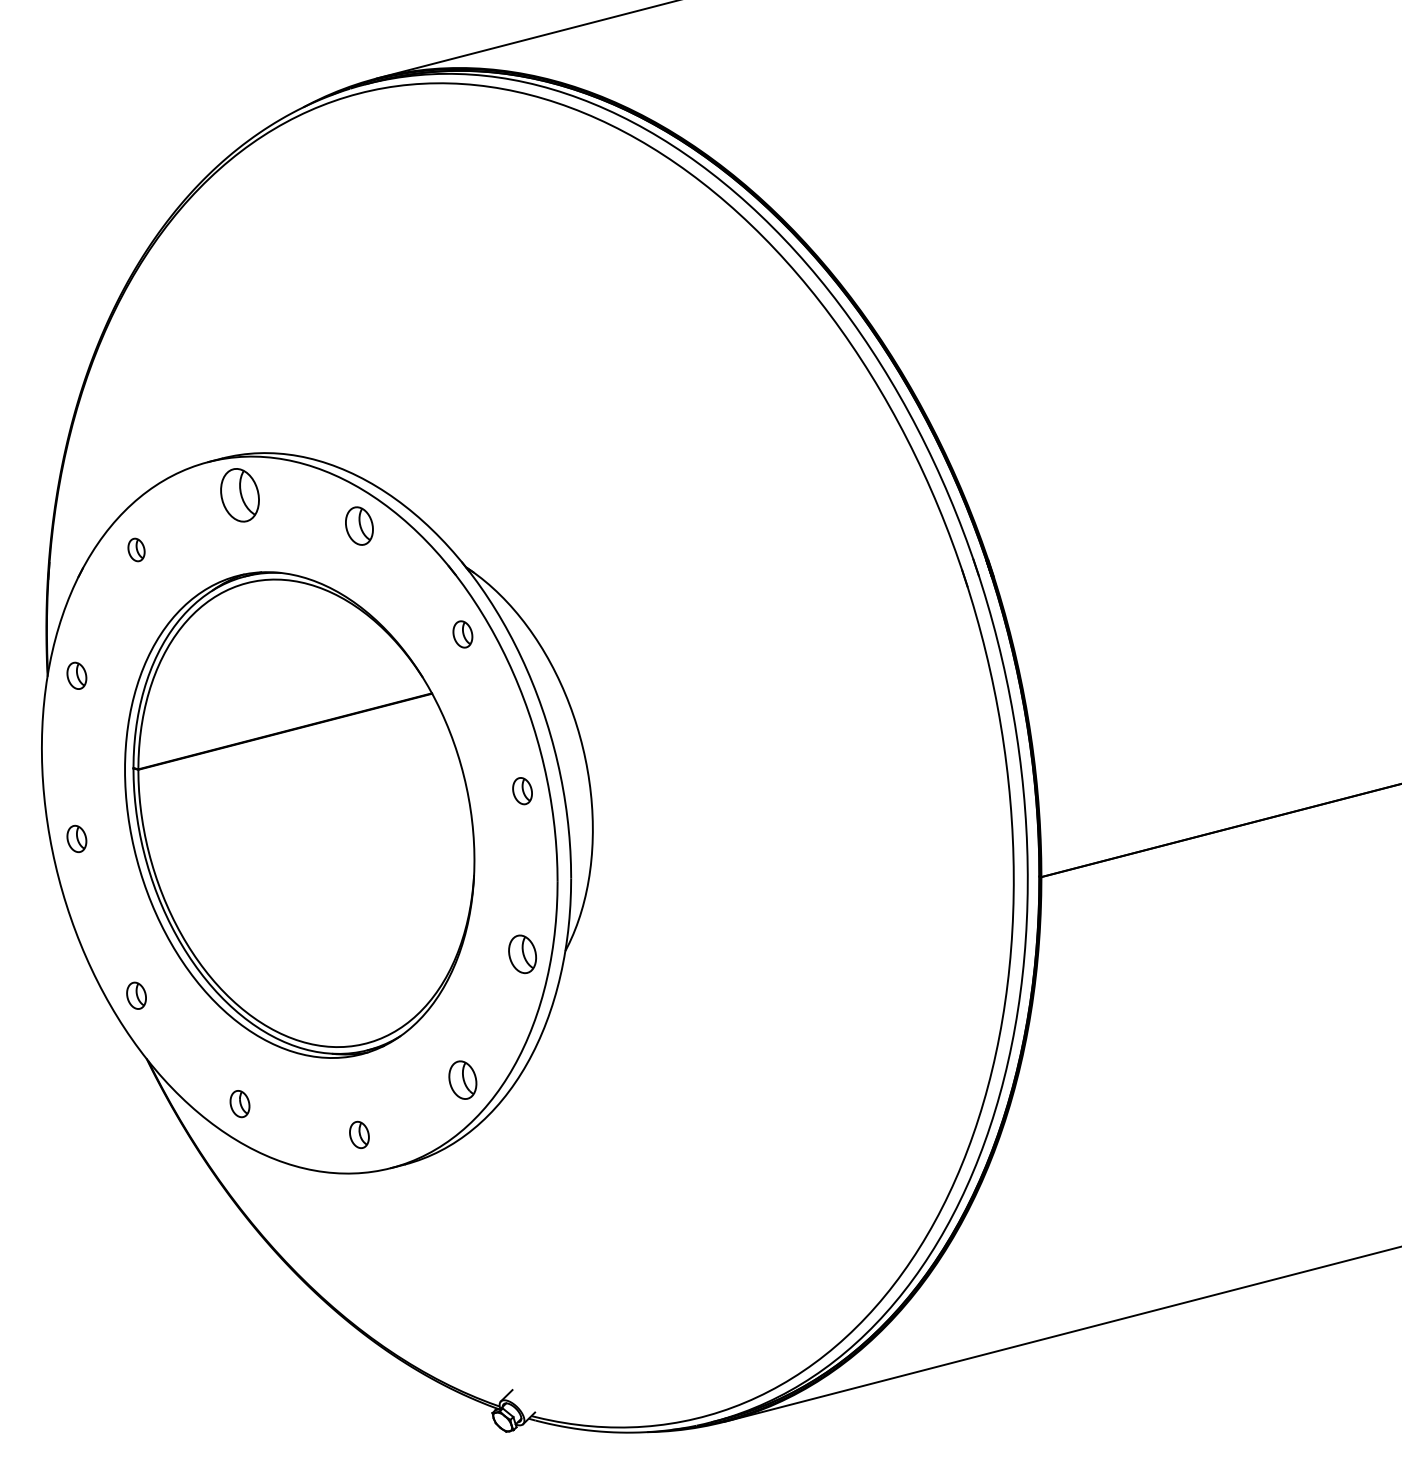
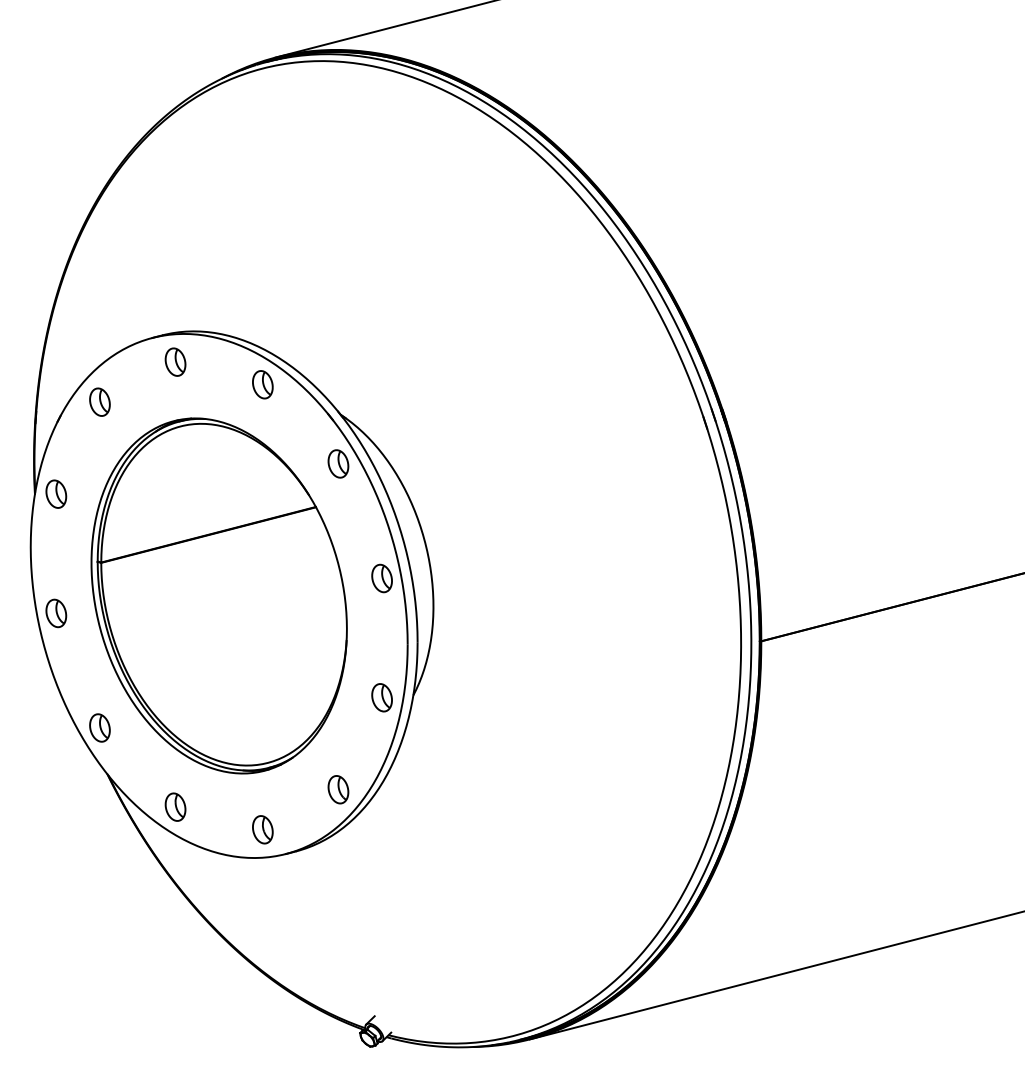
part: (239, 494) -> (175, 361), size x0.71
part: (136, 549) -> (99, 401), size x1.67
part: (462, 634) -> (338, 463), size x1.43
part: (76, 675) -> (56, 493), size x1.43
part: (522, 790) -> (382, 578), size x1.43
part: (76, 838) -> (56, 613), size x1.43
part: (136, 995) -> (99, 727), size x1.43
part: (239, 1103) -> (175, 806), size x1.43
part: (359, 1134) -> (262, 829), size x1.43

